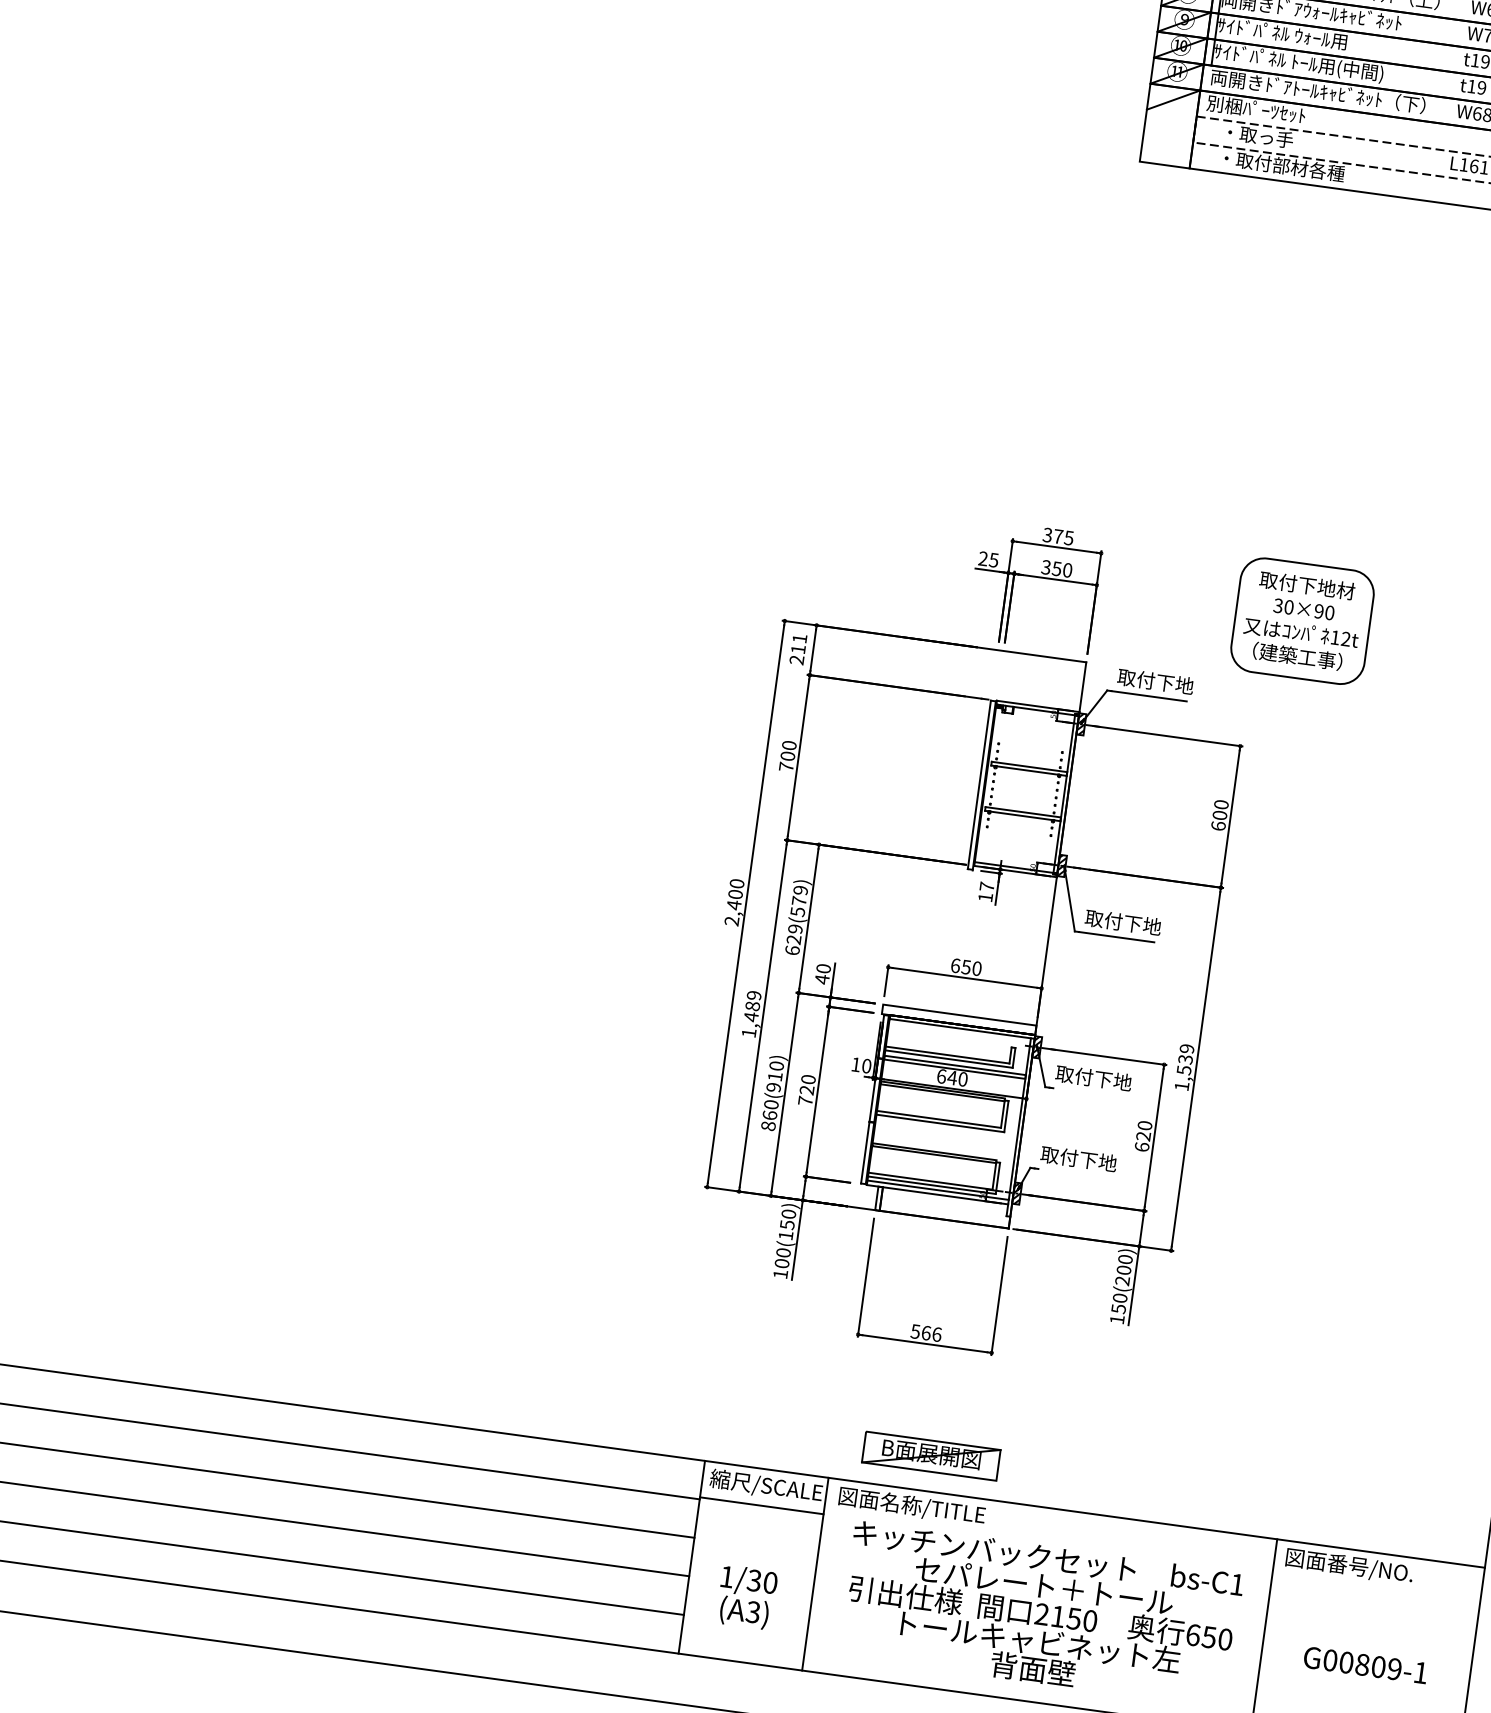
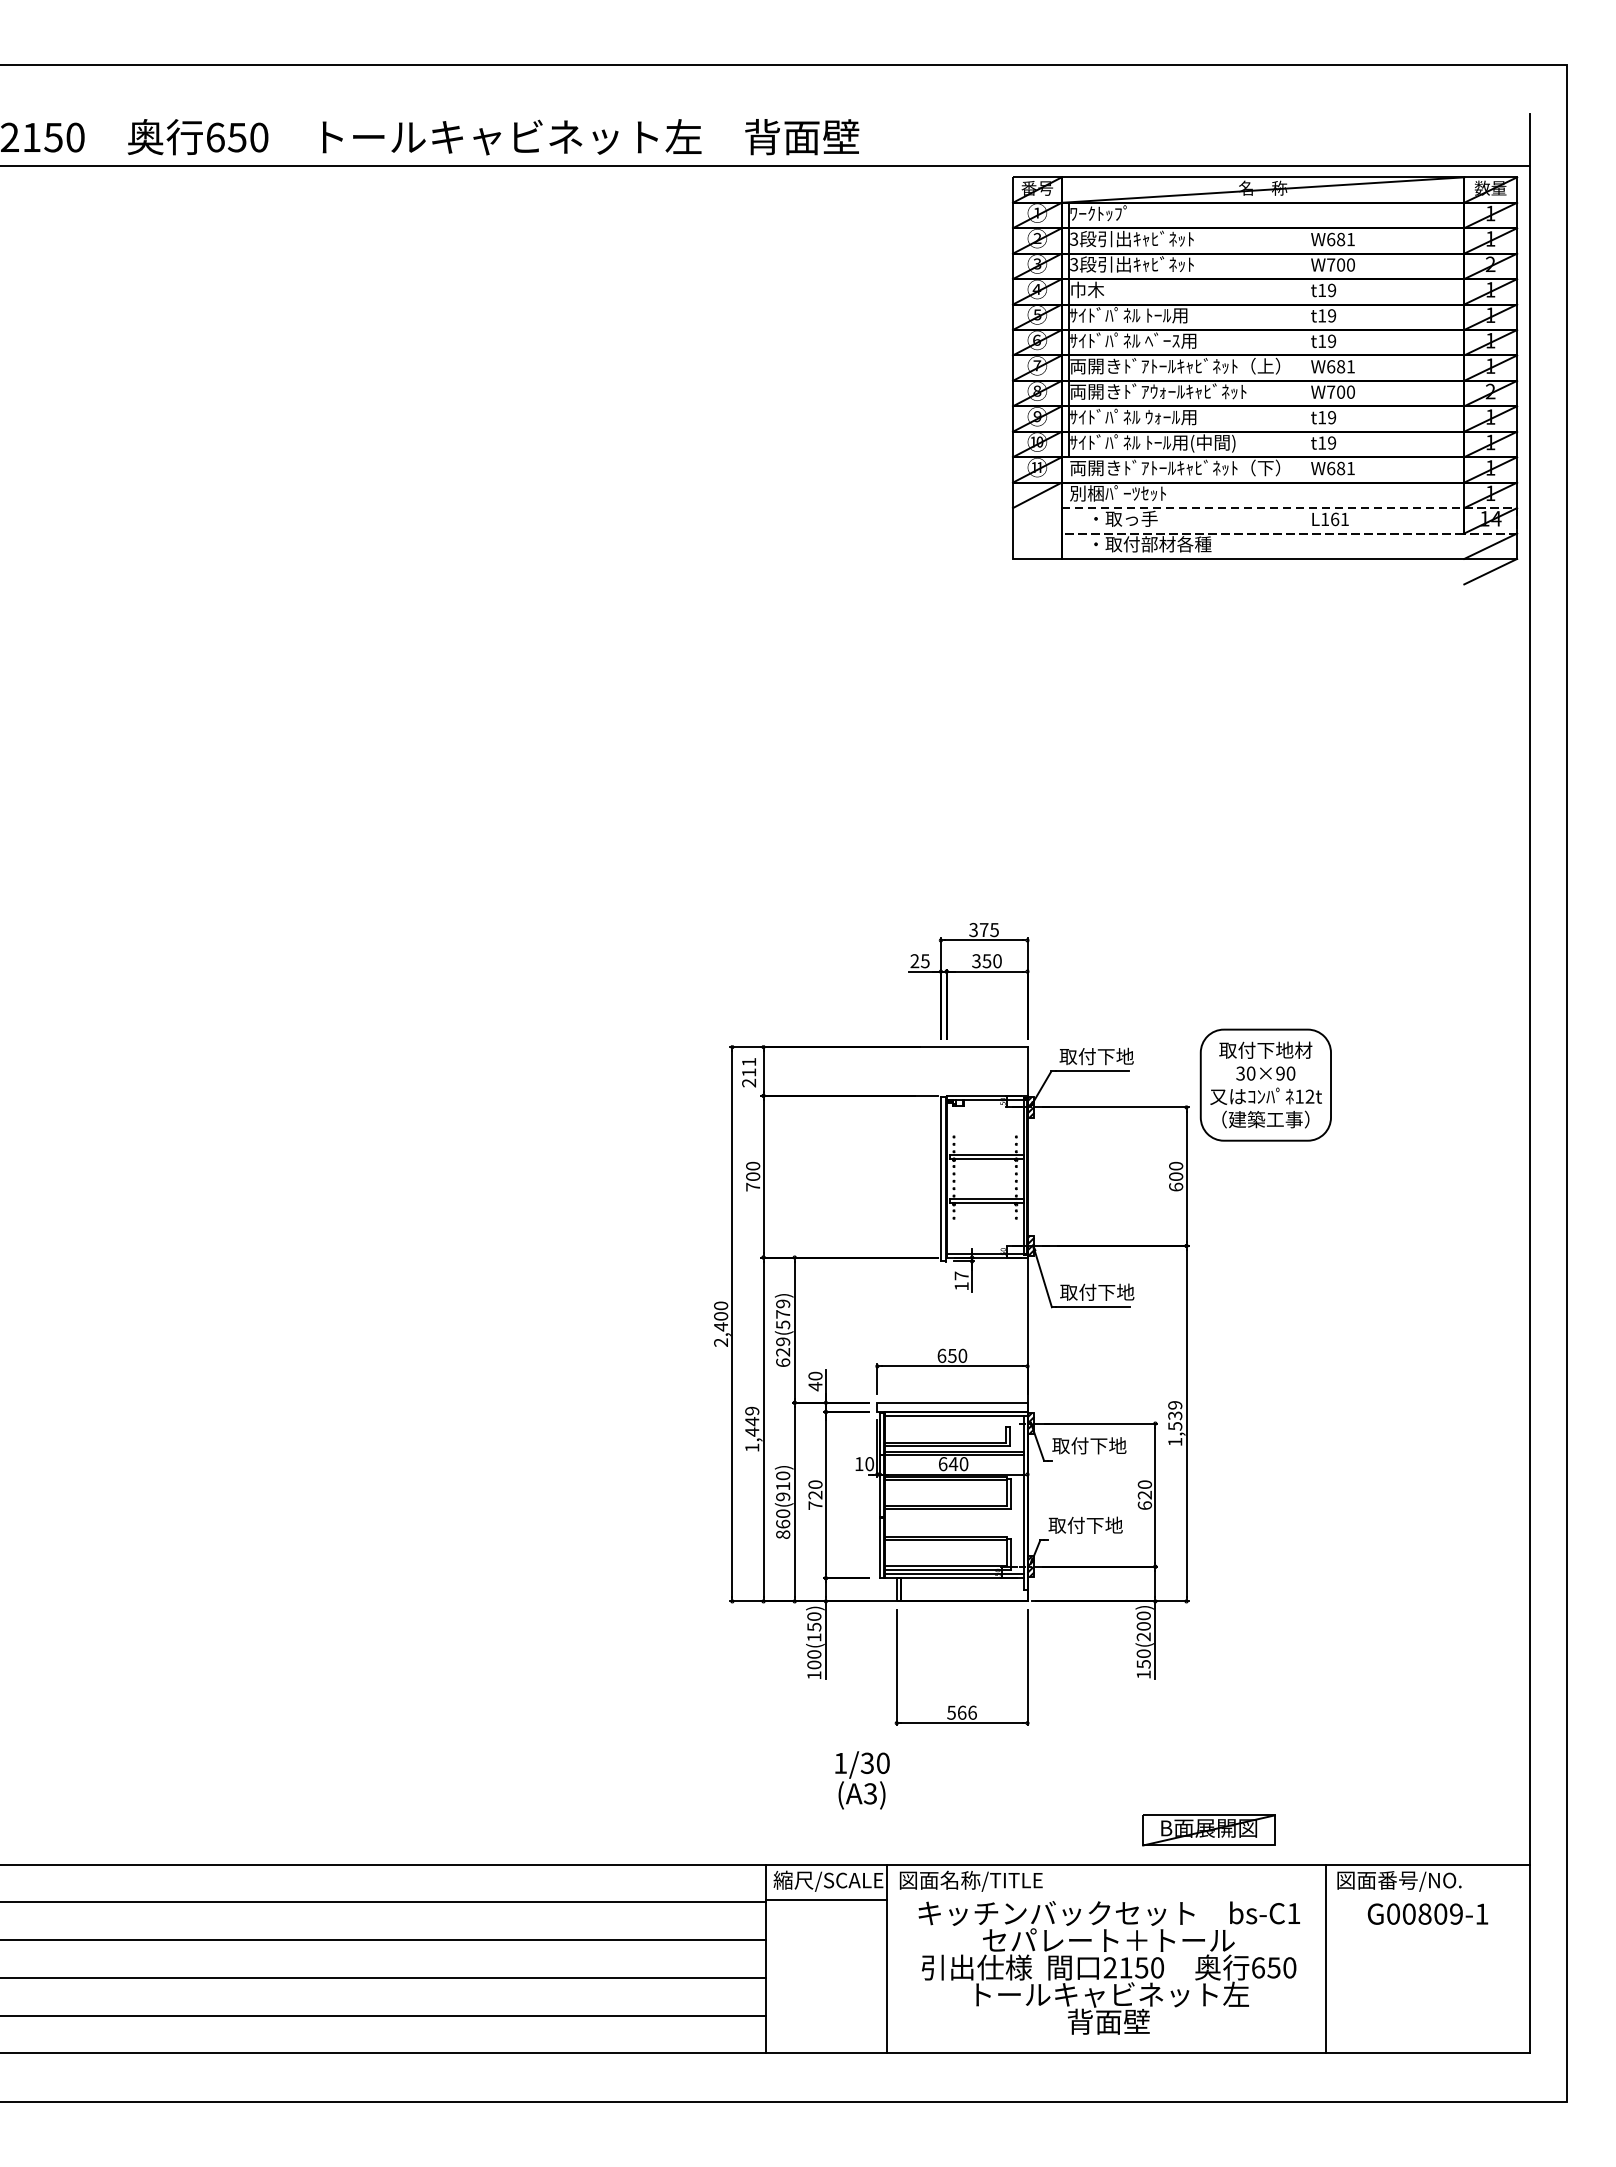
part: (1302, 620) -> (1265, 1084), moved
text: (753, 1006) -> (752, 1421), 1,489 -> 1,449
part: (930, 1456) -> (1208, 1830), moved
text: (746, 1597) -> (862, 1780), moved
text: (1365, 1664) -> (1427, 1913), moved

